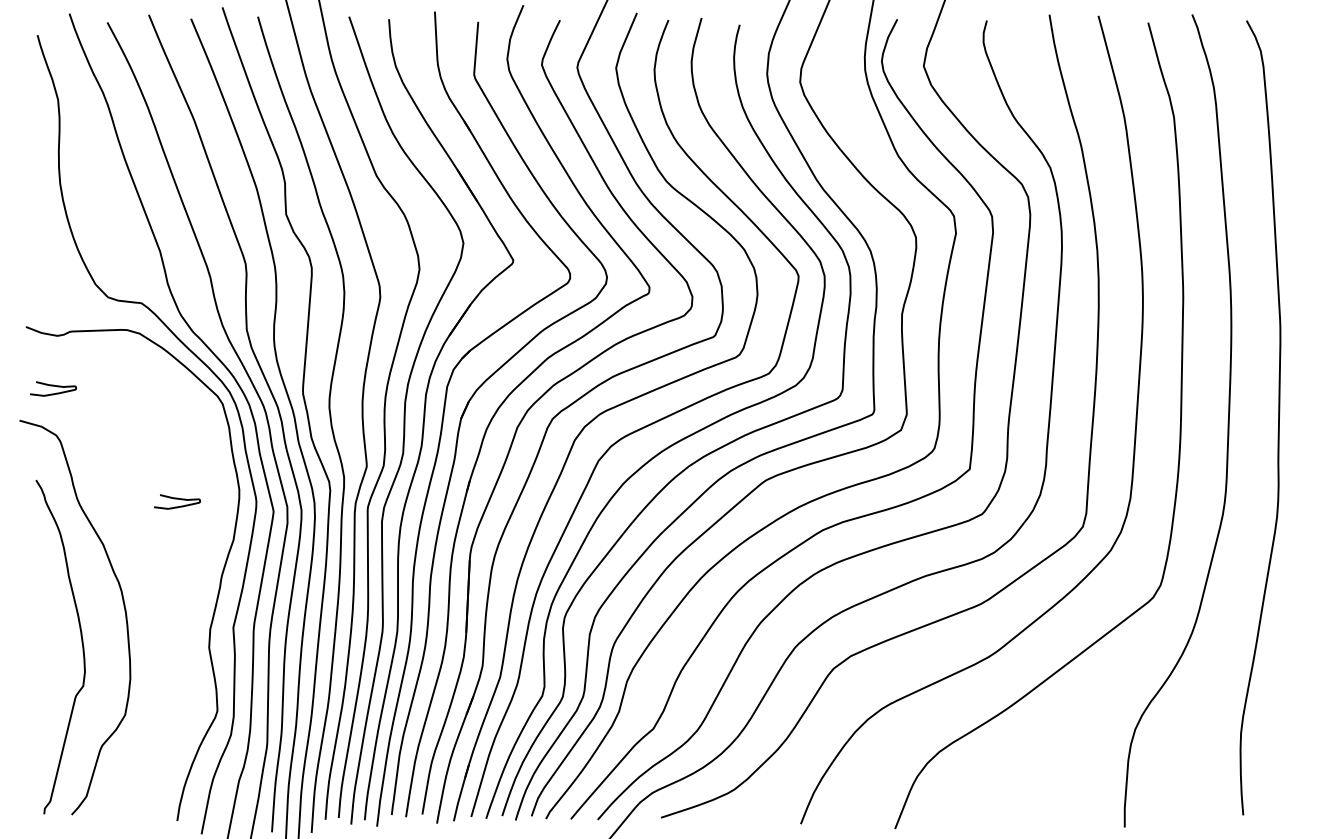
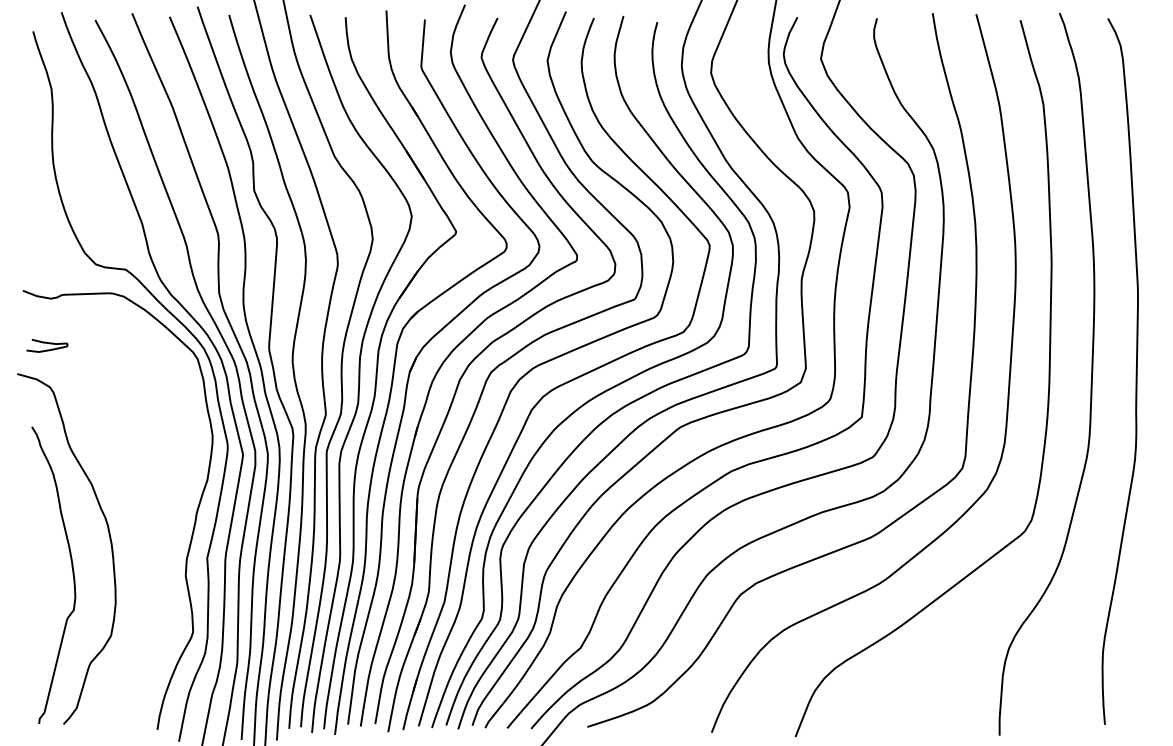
curve: (177, 499) -> (157, 444), removed

